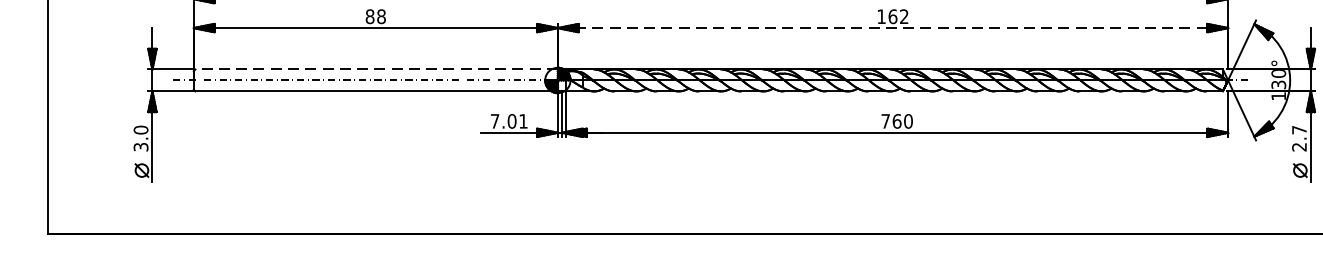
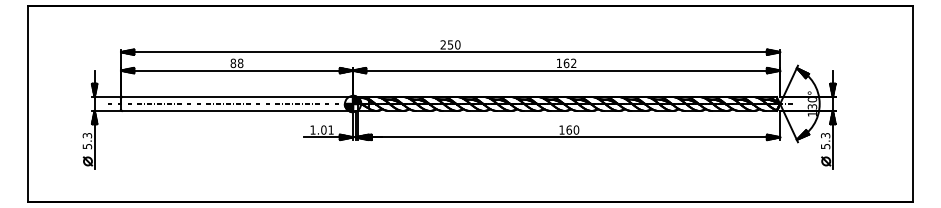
line: (892, 27) -> (566, 70), dashed -> solid
line: (376, 70) -> (237, 97), dashed -> solid
text: (494, 120) -> (312, 129), 7.01 -> 1.01
text: (885, 120) -> (561, 129), 760 -> 160
text: (141, 137) -> (87, 140), 3.0 -> 5.3
text: (1299, 139) -> (825, 141), 2.7 -> 5.3

